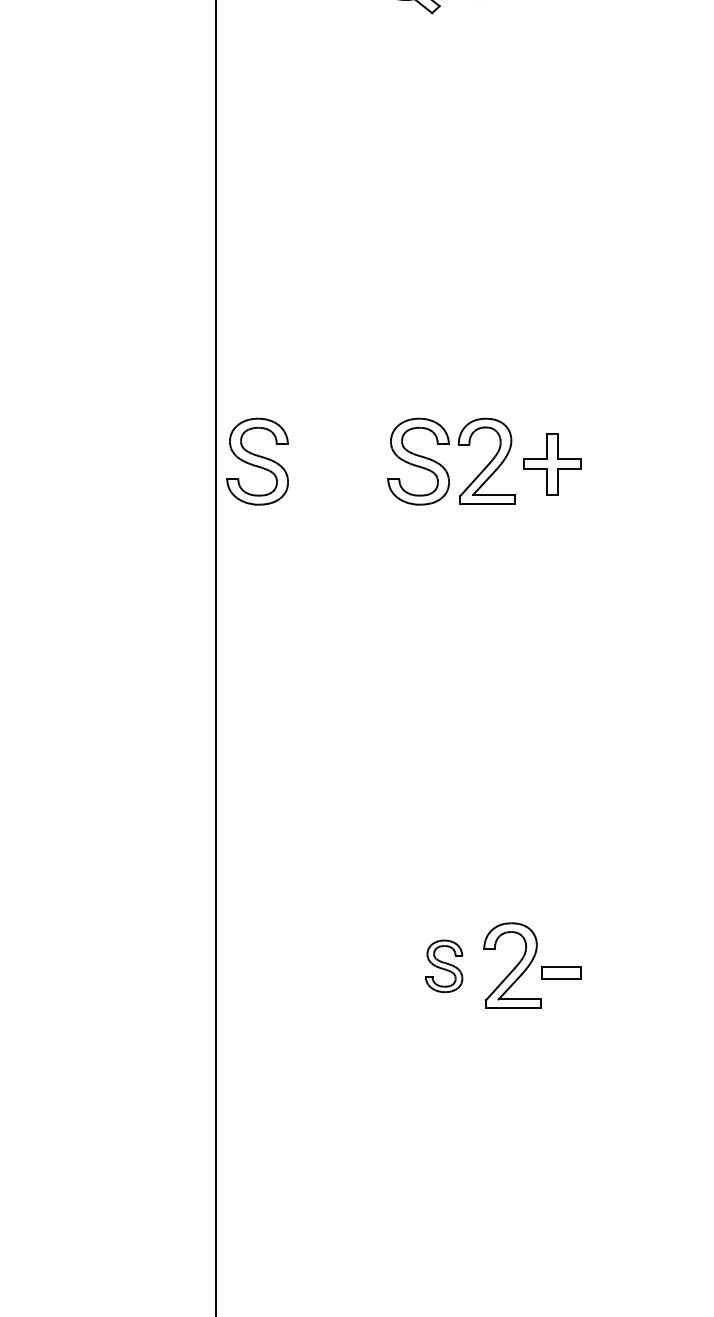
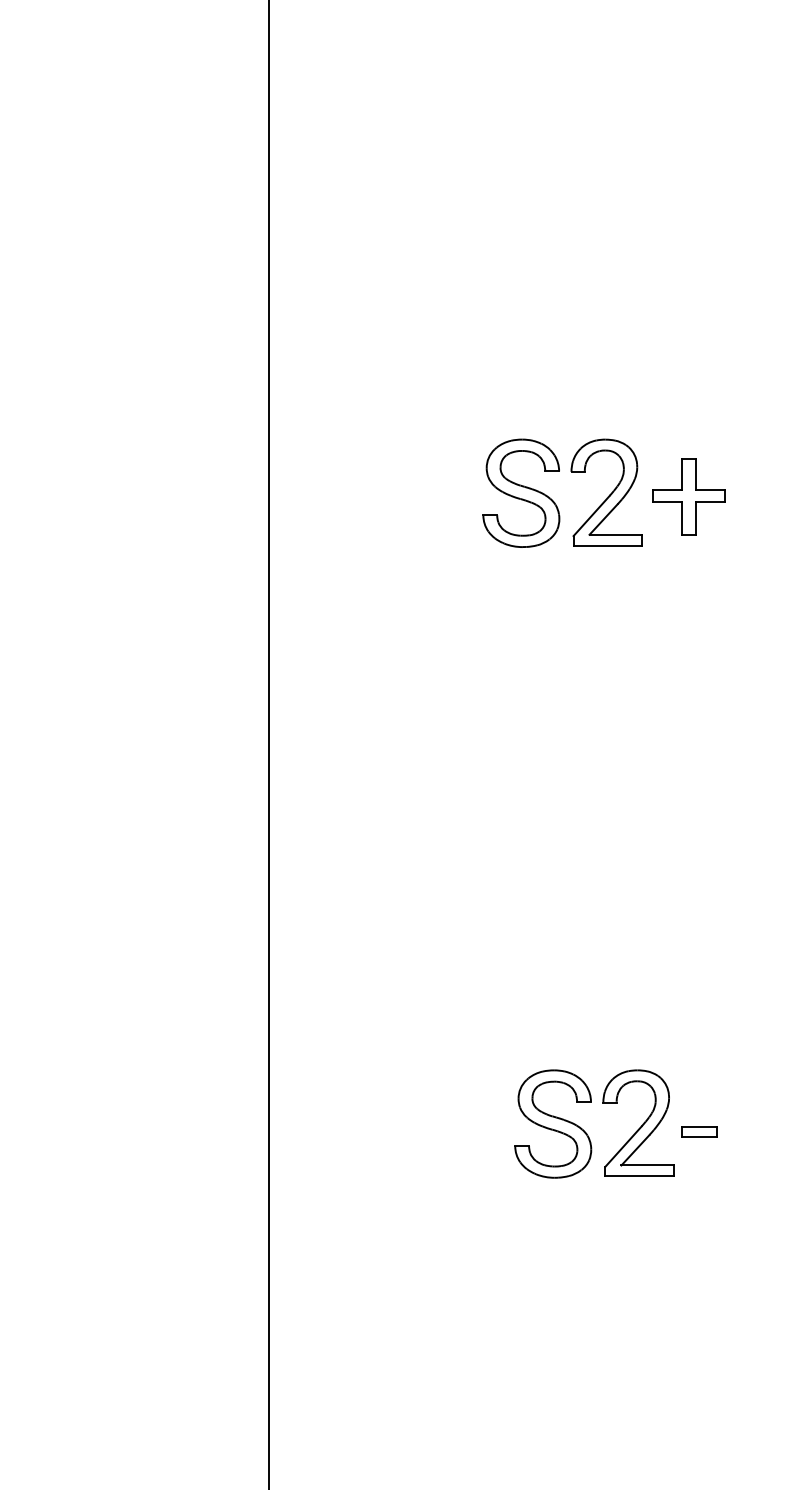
part: (257, 461) -> (319, 493), removed
part: (443, 966) -> (552, 1124), size x1.67
part: (560, 972) -> (698, 1131), size x0.71

